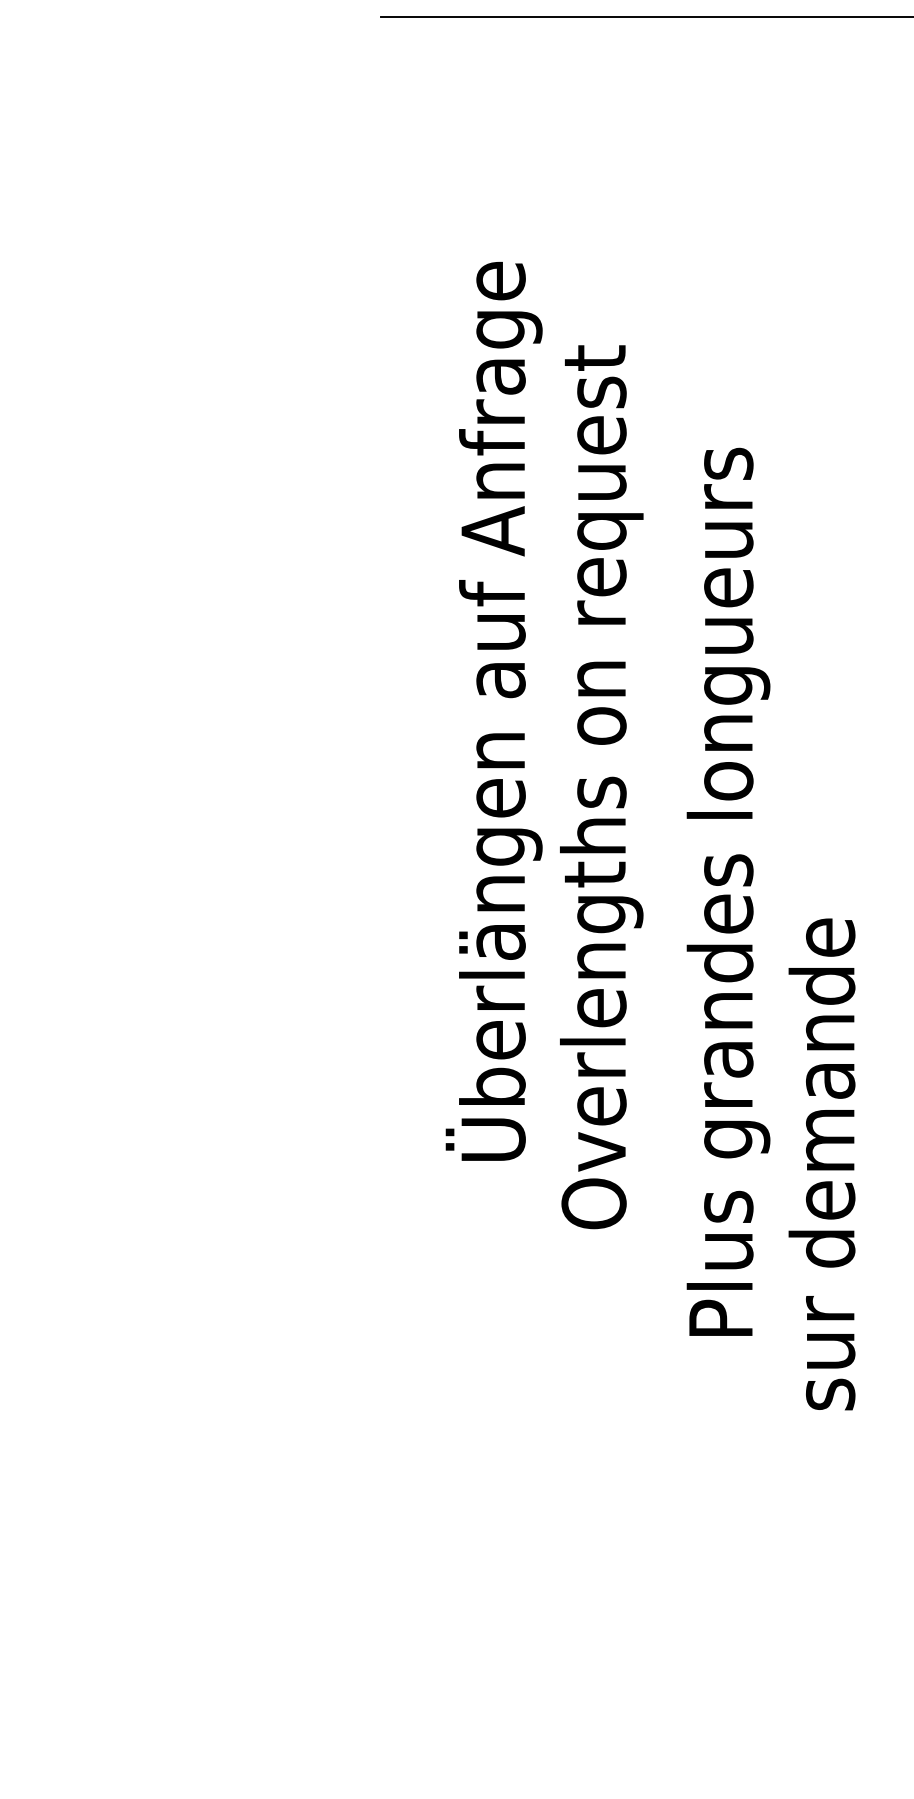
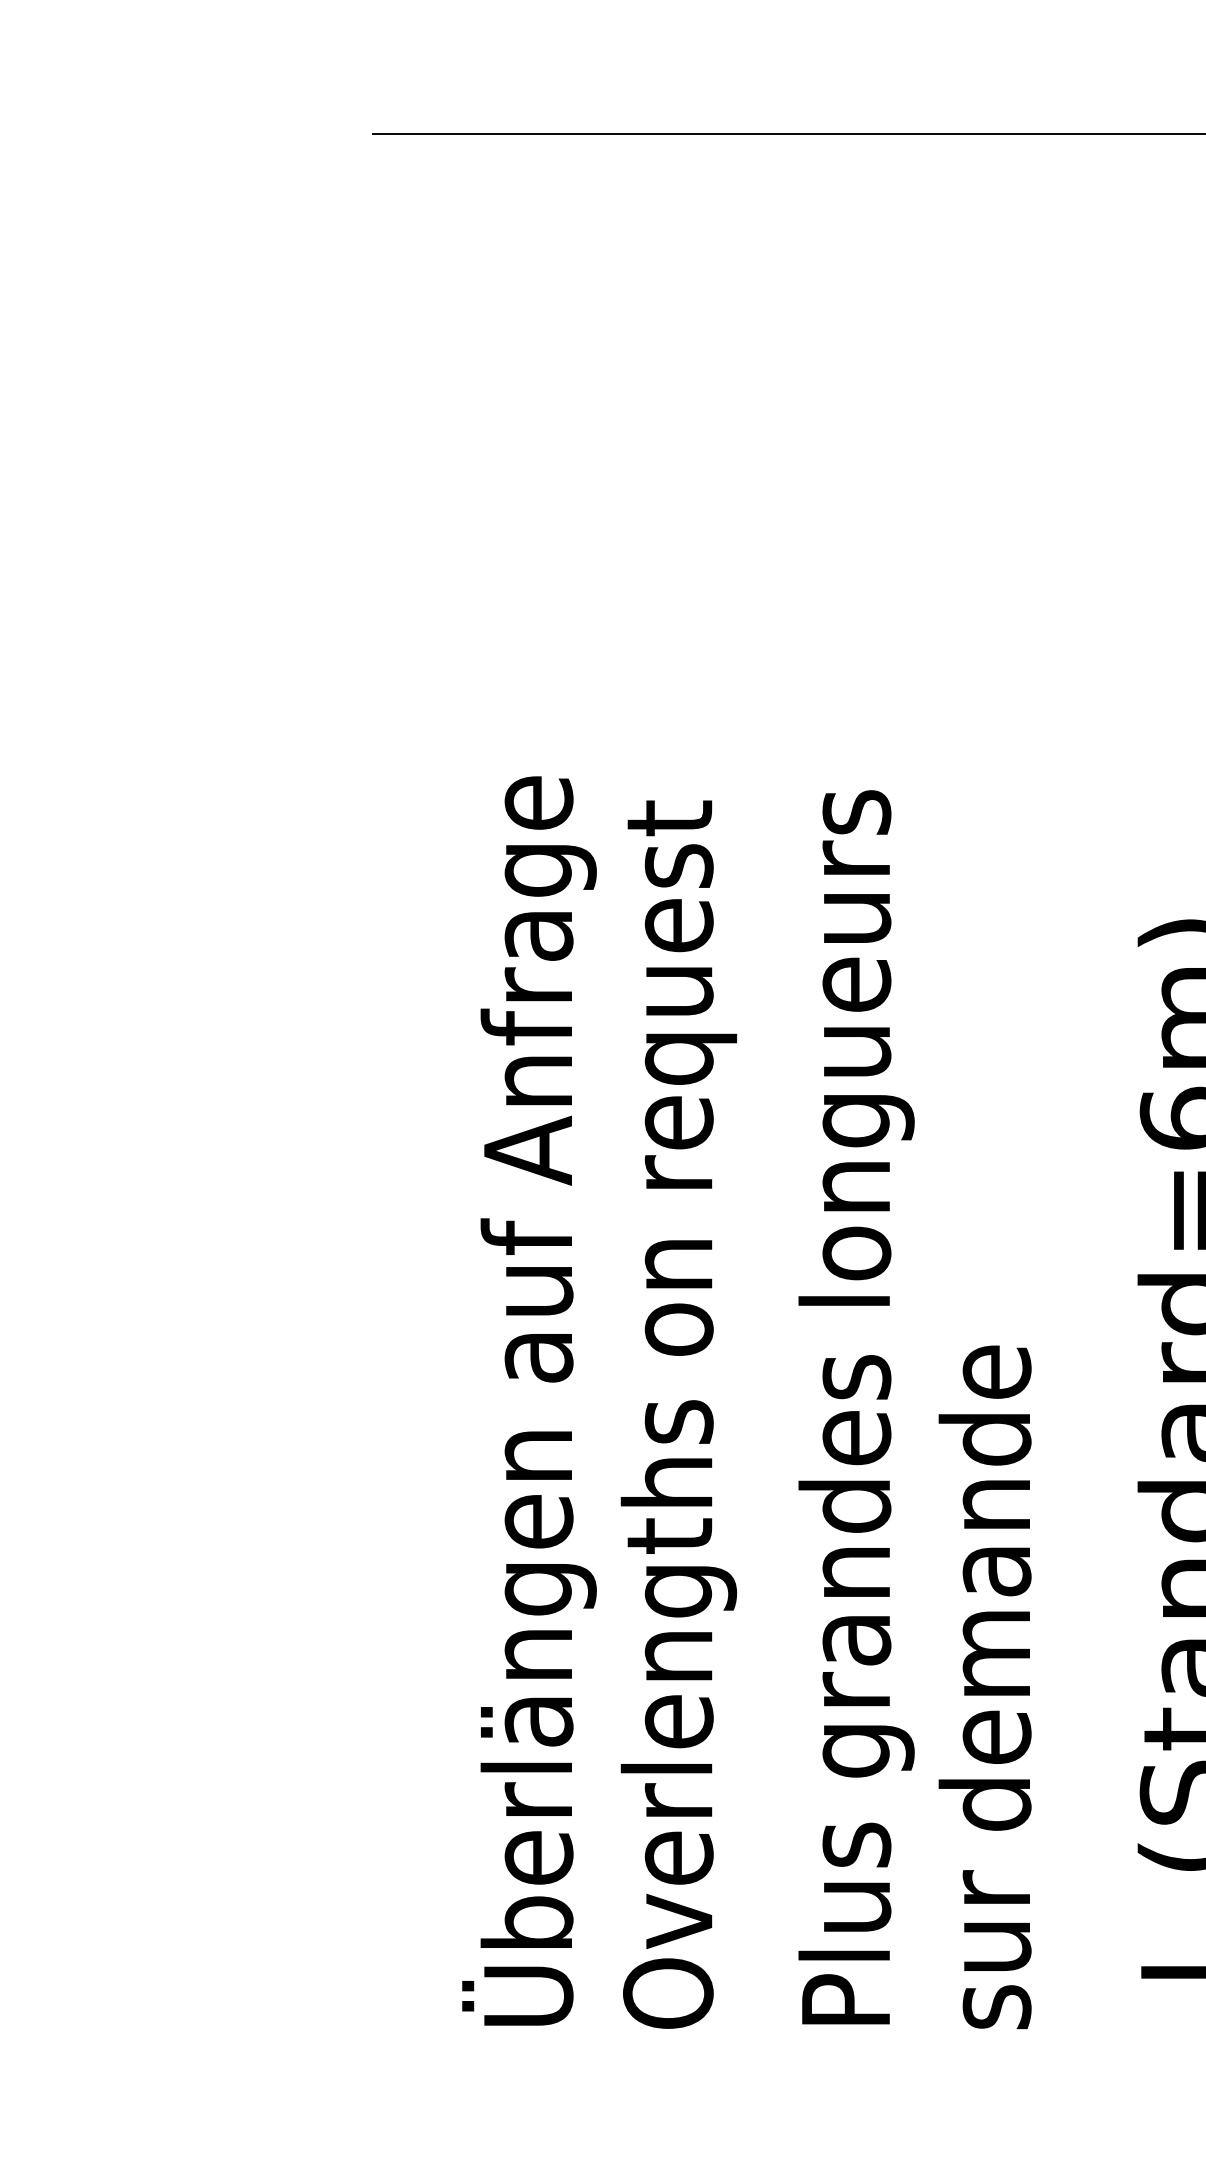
text: (493, 711) -> (528, 1401), moved
text: (601, 787) -> (678, 1415), moved
text: (728, 891) -> (856, 1406), moved
text: (821, 1164) -> (984, 1687), moved

